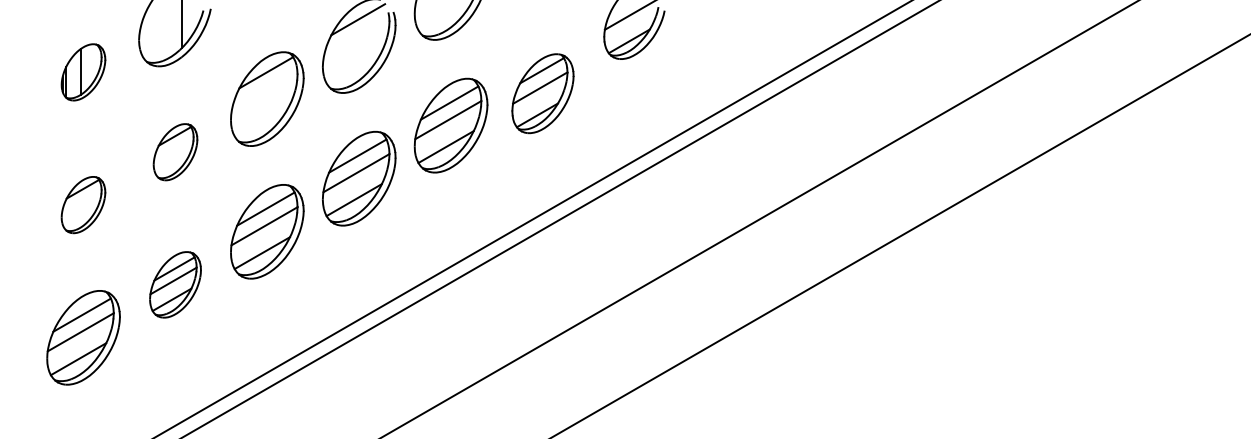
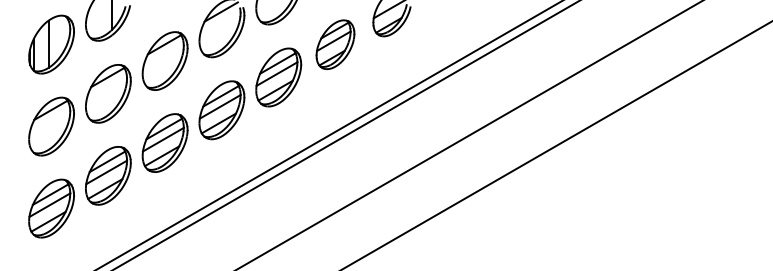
part: (83, 72) -> (51, 44), size x1.67
part: (542, 93) -> (335, 44), moved
part: (175, 151) -> (108, 93), size x1.67
part: (83, 204) -> (51, 126), size x1.67
part: (175, 284) -> (108, 175), size x1.43

